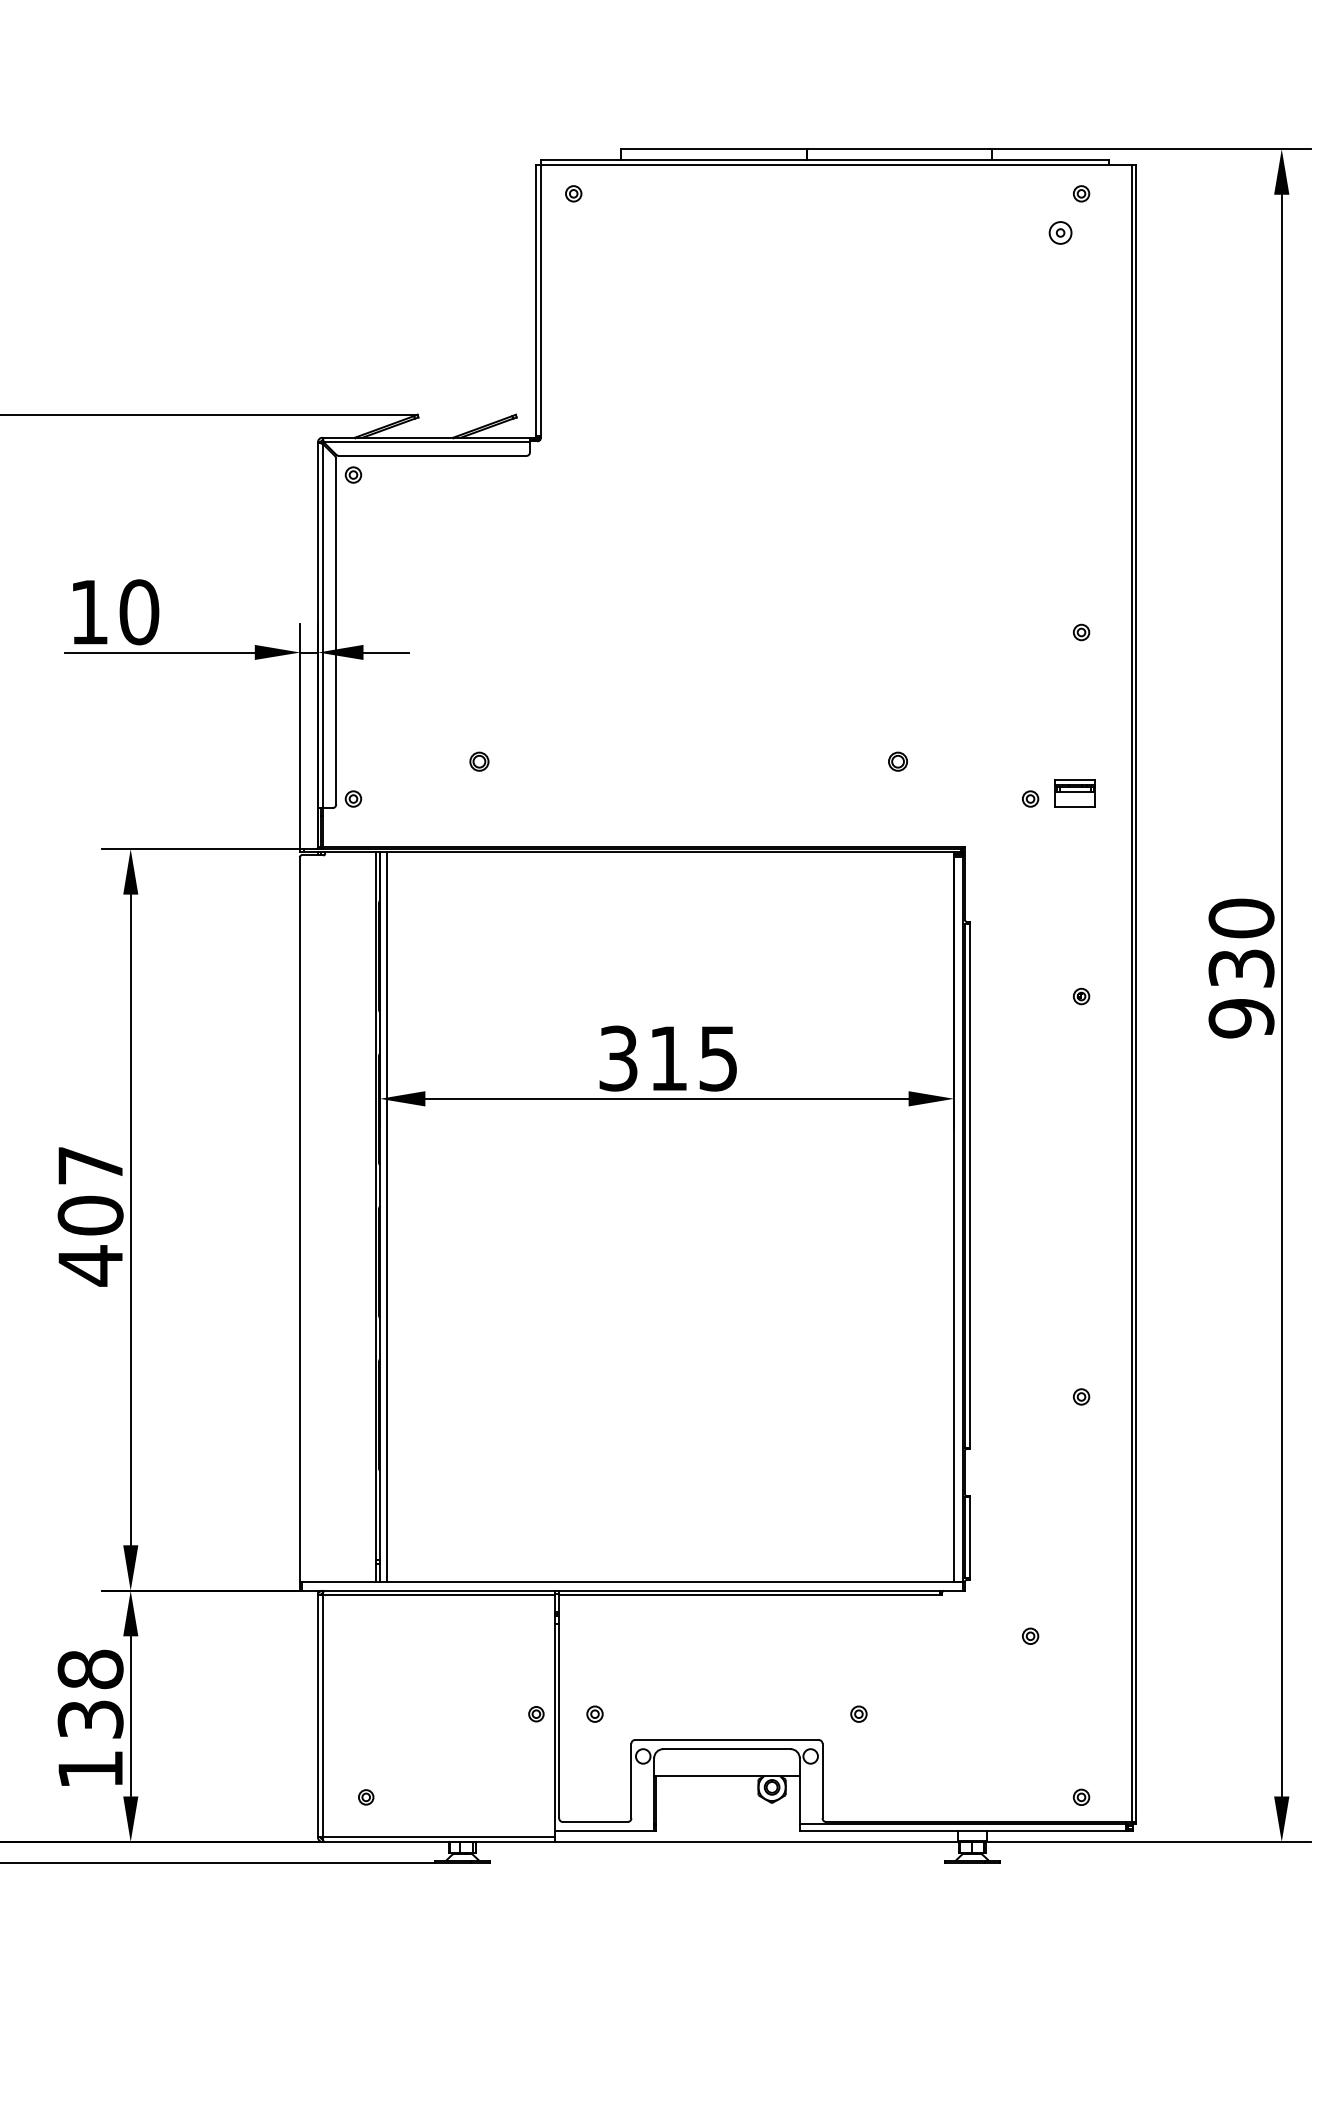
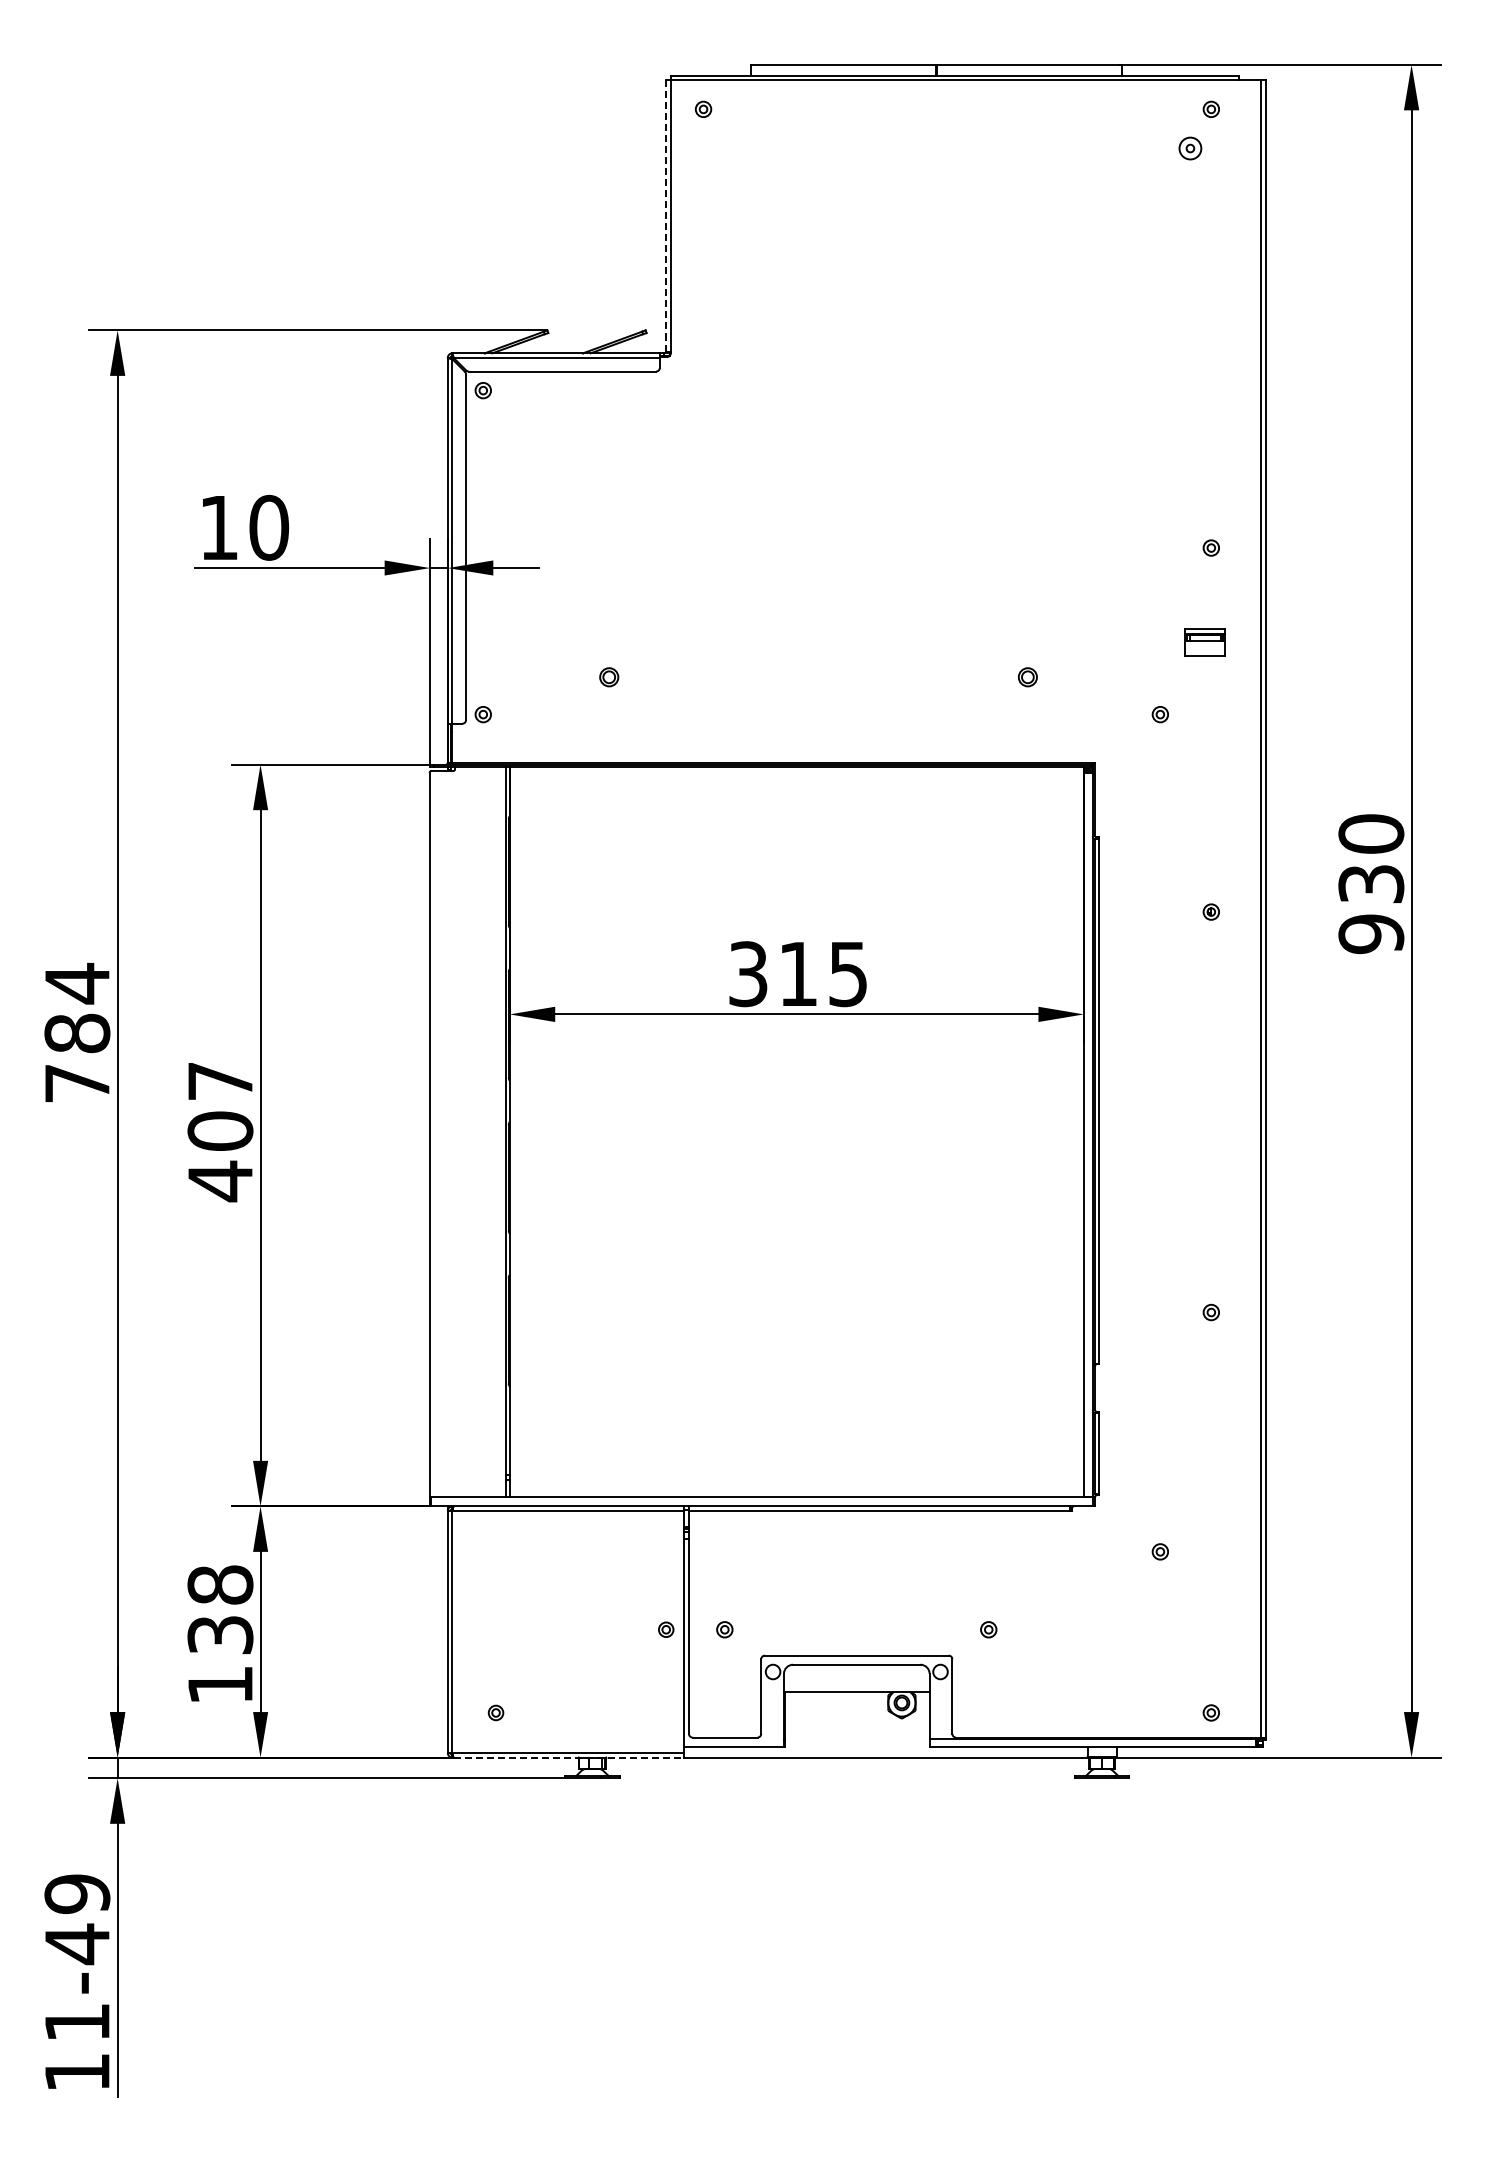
line: (536, 299) -> (666, 215), solid -> dashed
part: (1074, 793) -> (1204, 642), moved
line: (386, 1216) -> (516, 1132), removed
line: (439, 1841) -> (569, 1757), solid -> dashed

